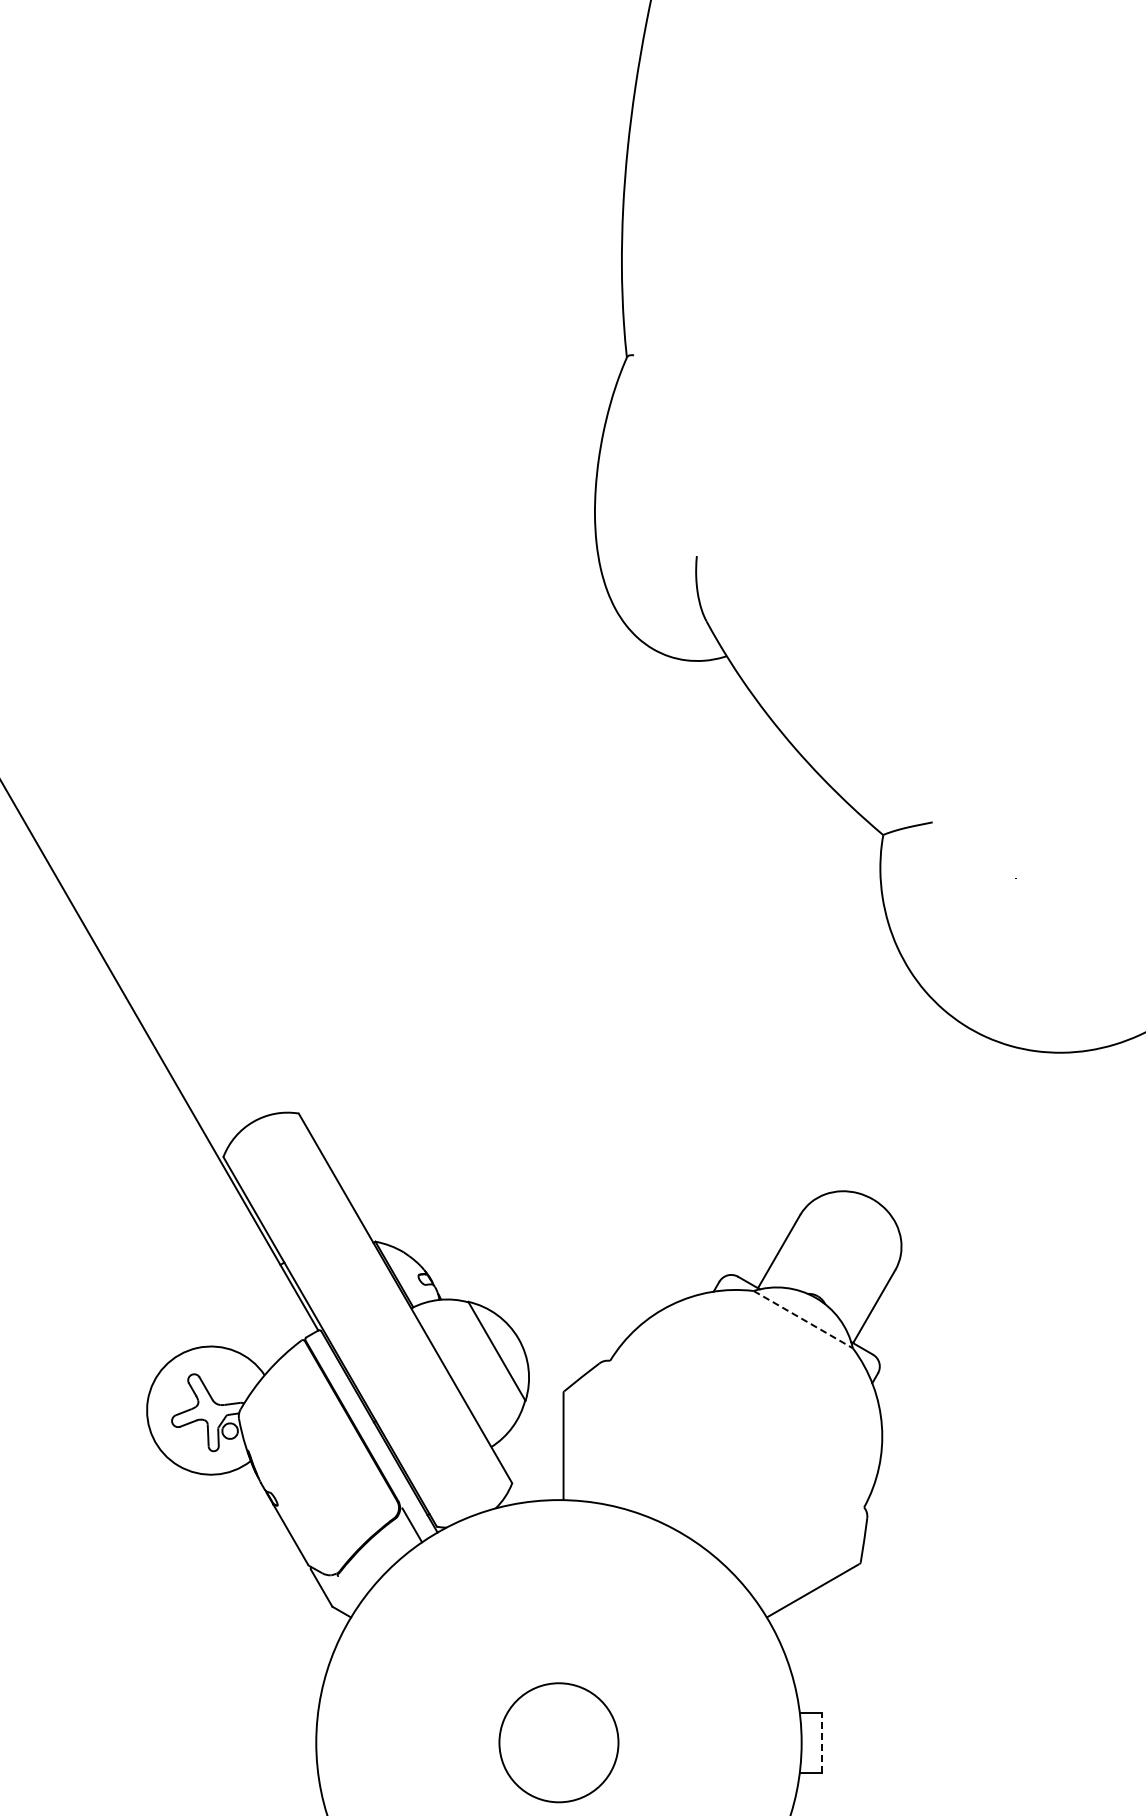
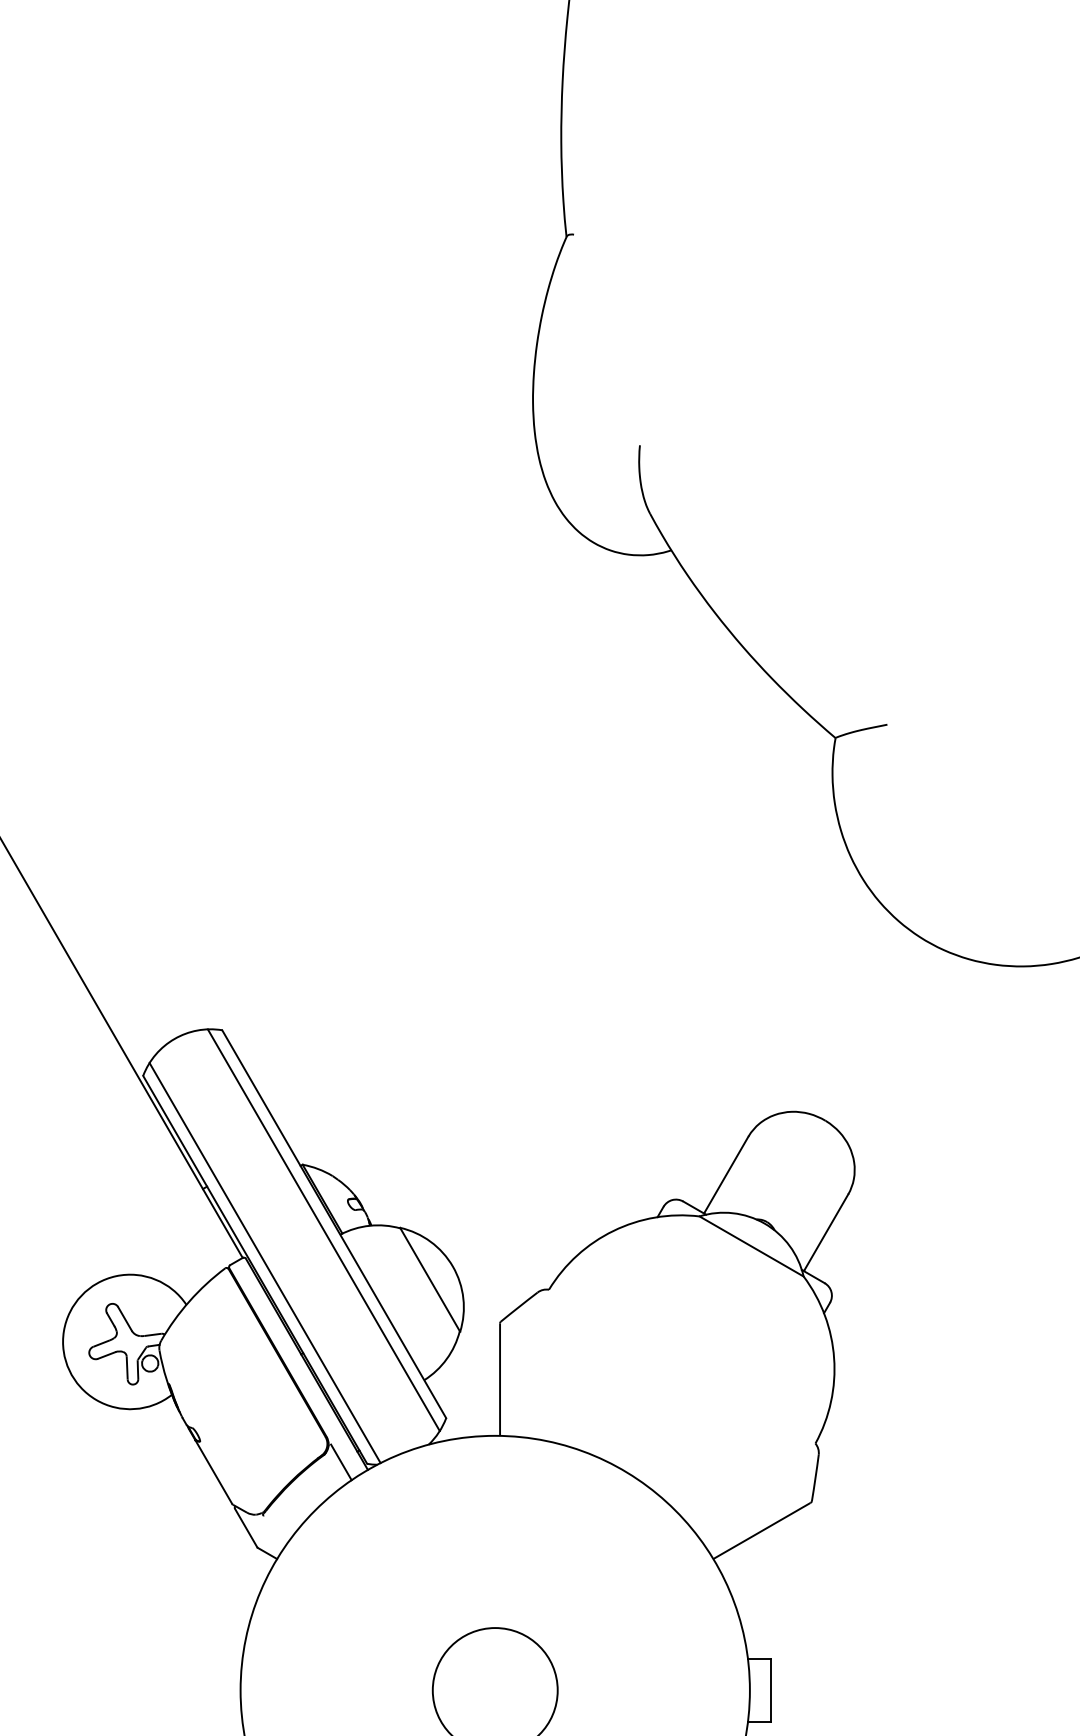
line: (395, 1303) -> (323, 1229), added
line: (803, 1319) -> (751, 1246), dashed -> solid
line: (339, 1335) -> (264, 1263), added
line: (821, 1742) -> (770, 1690), dashed -> solid

